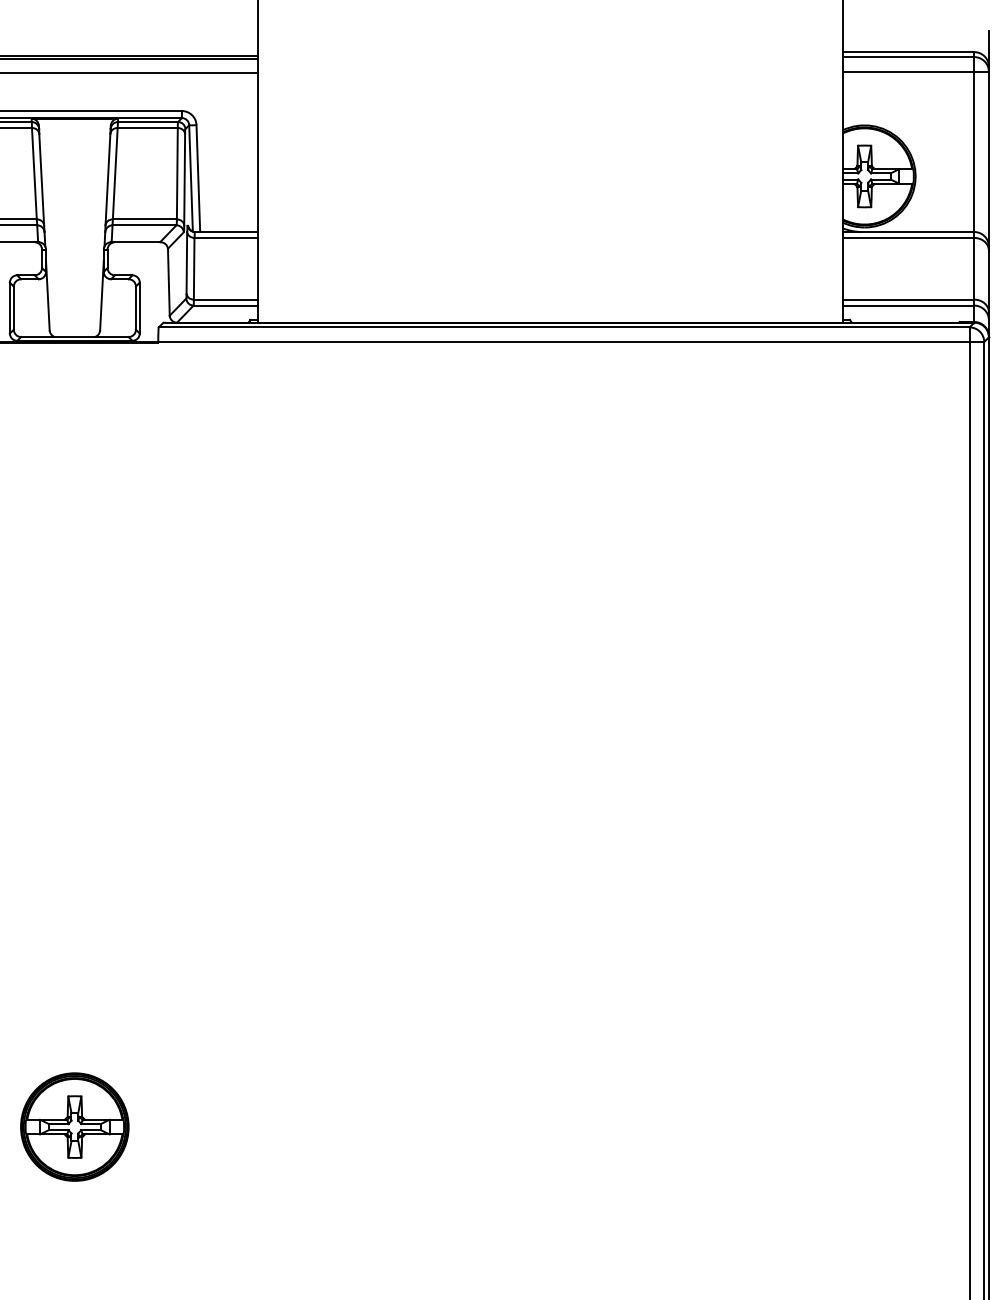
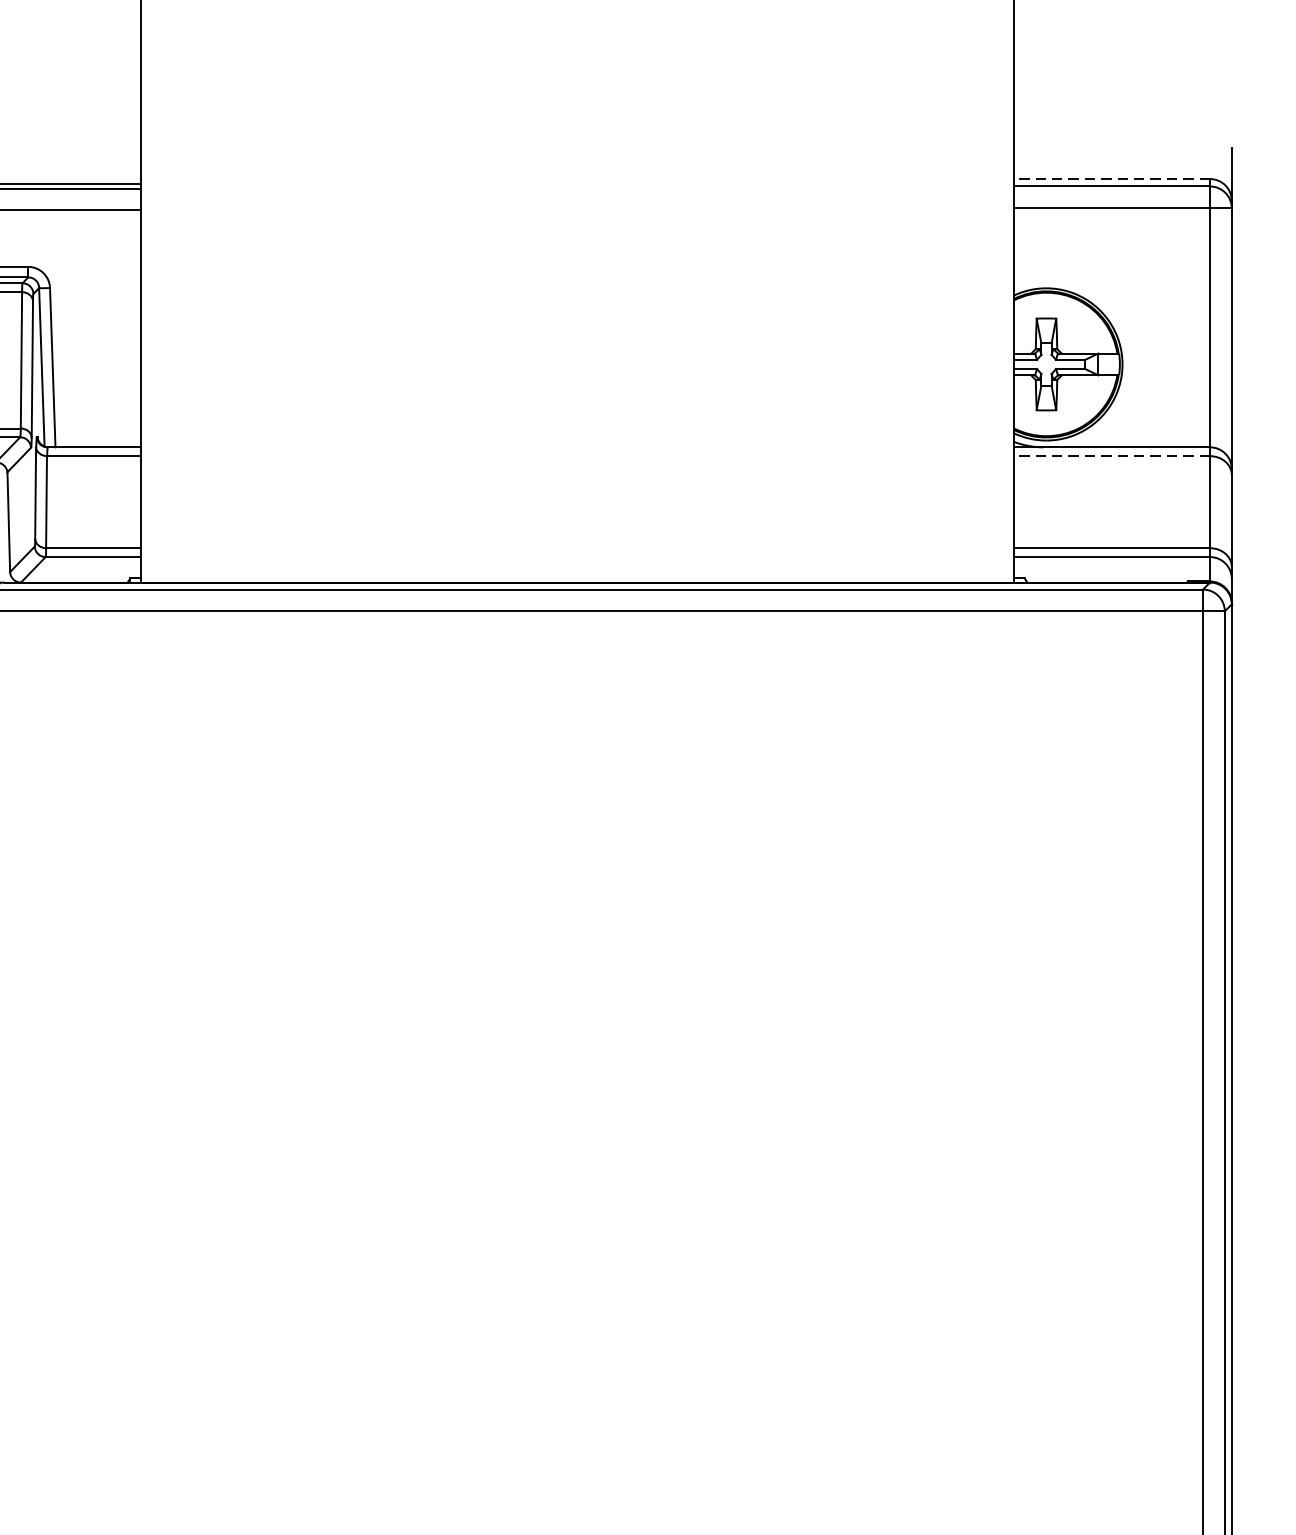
line: (908, 52) -> (1111, 179), solid -> dashed
line: (908, 238) -> (1111, 456), solid -> dashed

